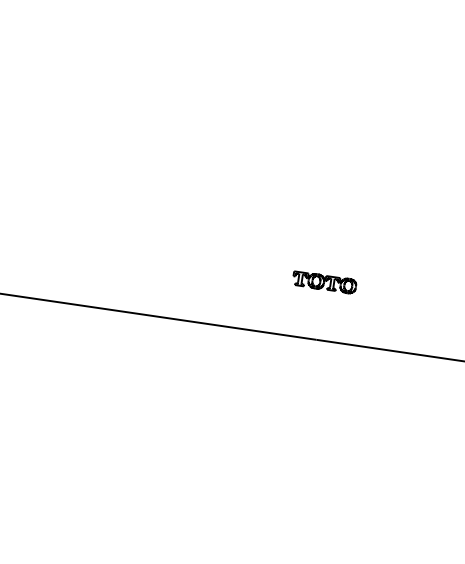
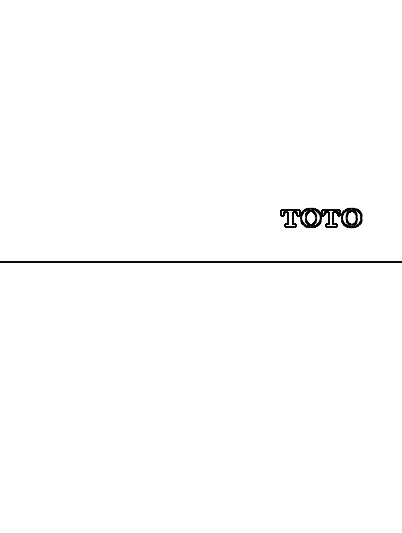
part: (324, 281) -> (321, 217), size x1.67

